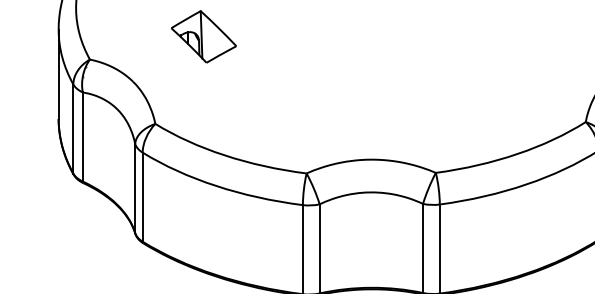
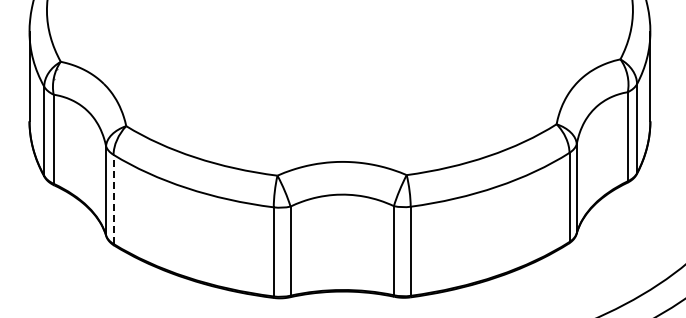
part: (203, 36) -> (174, 38), removed
line: (142, 197) -> (113, 199), solid -> dashed

